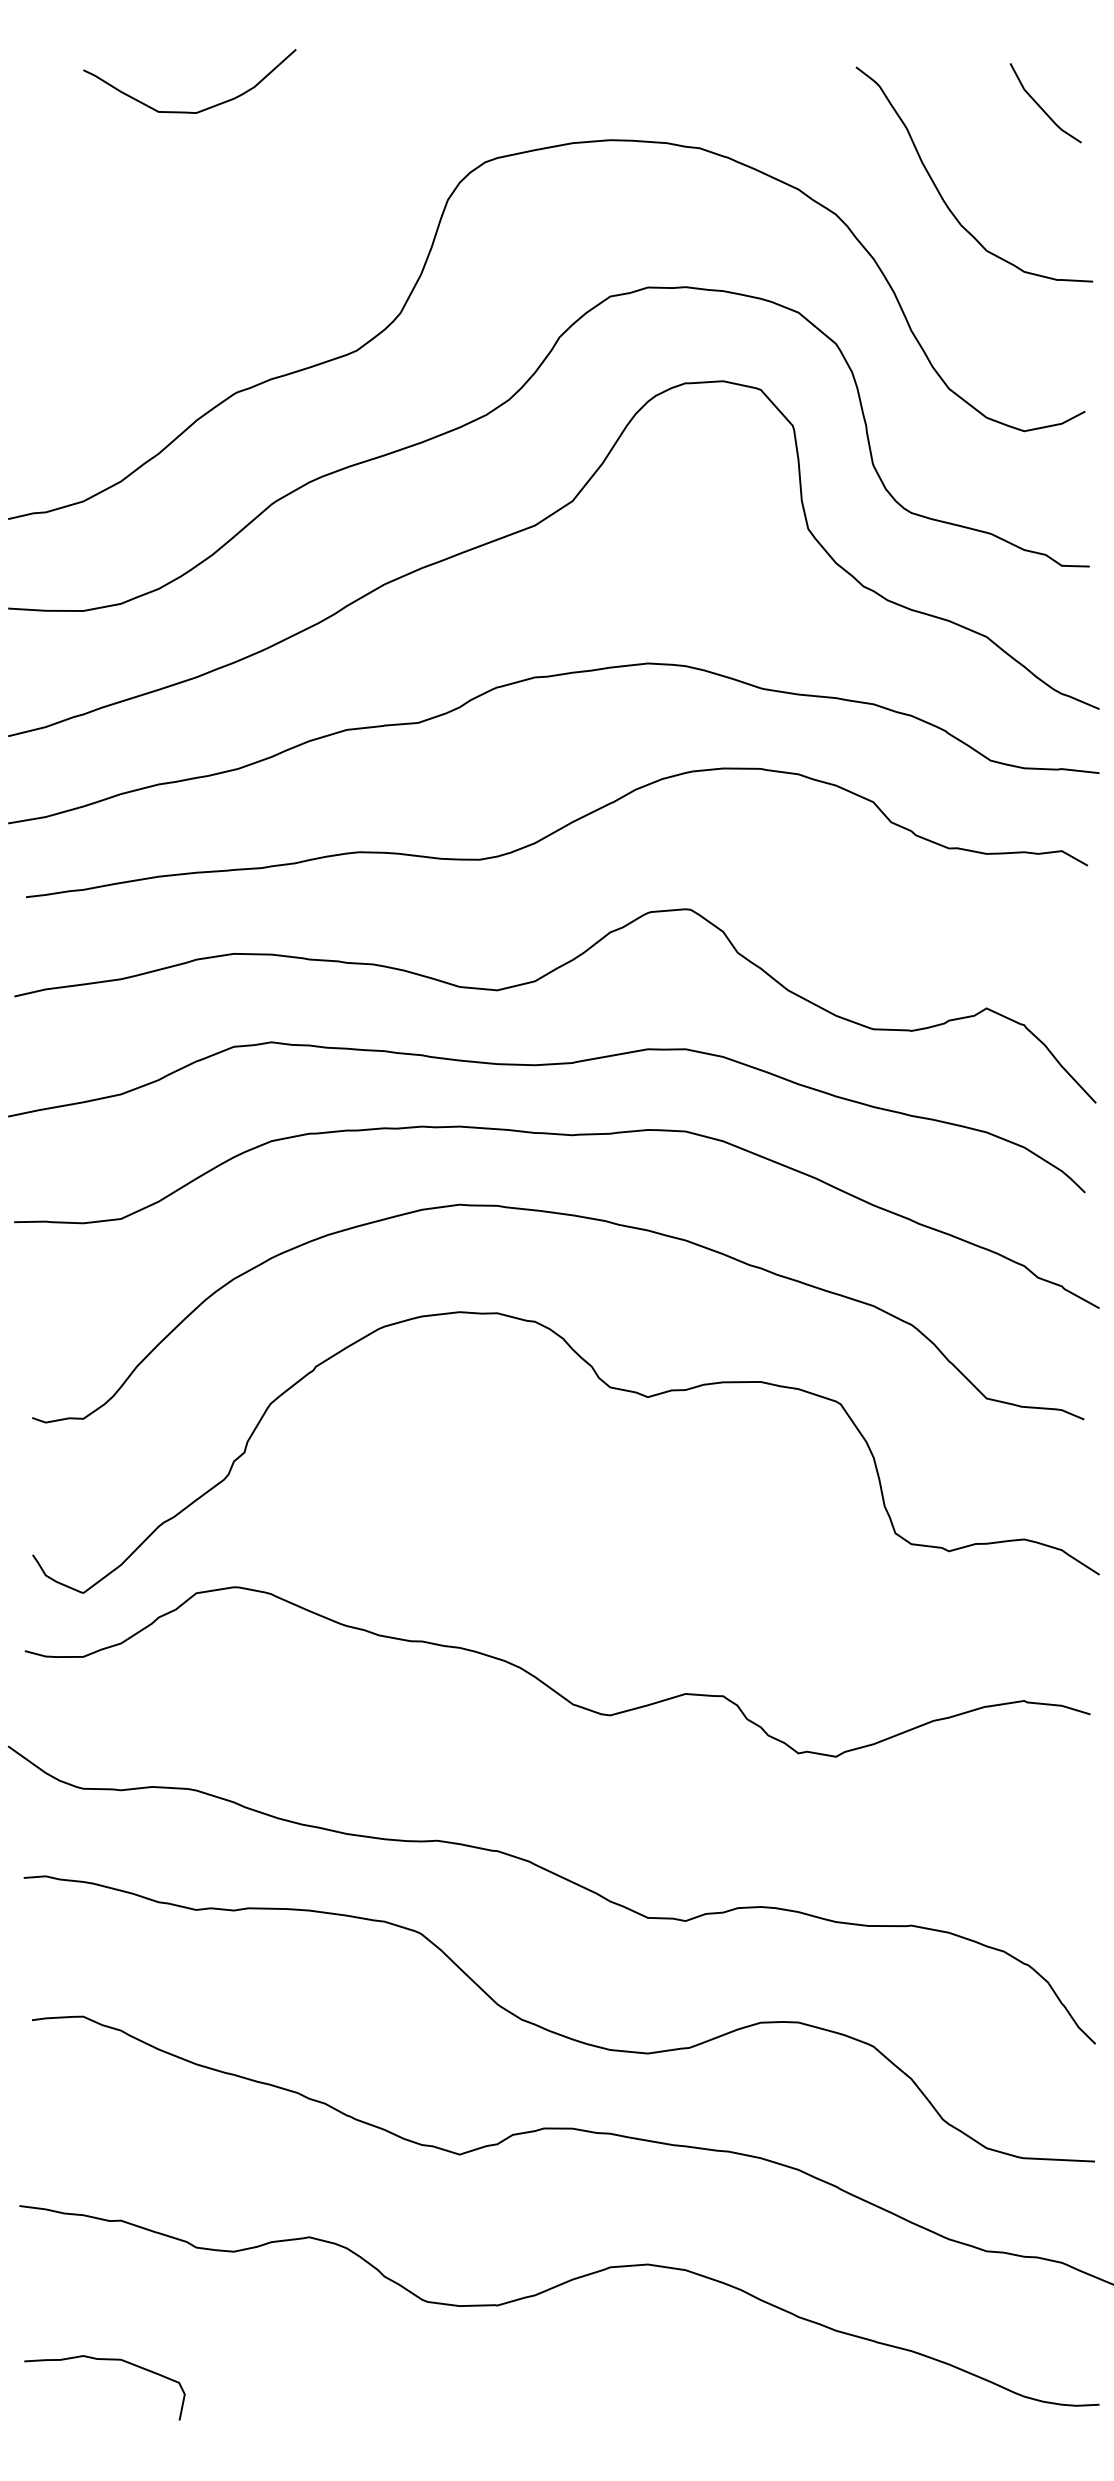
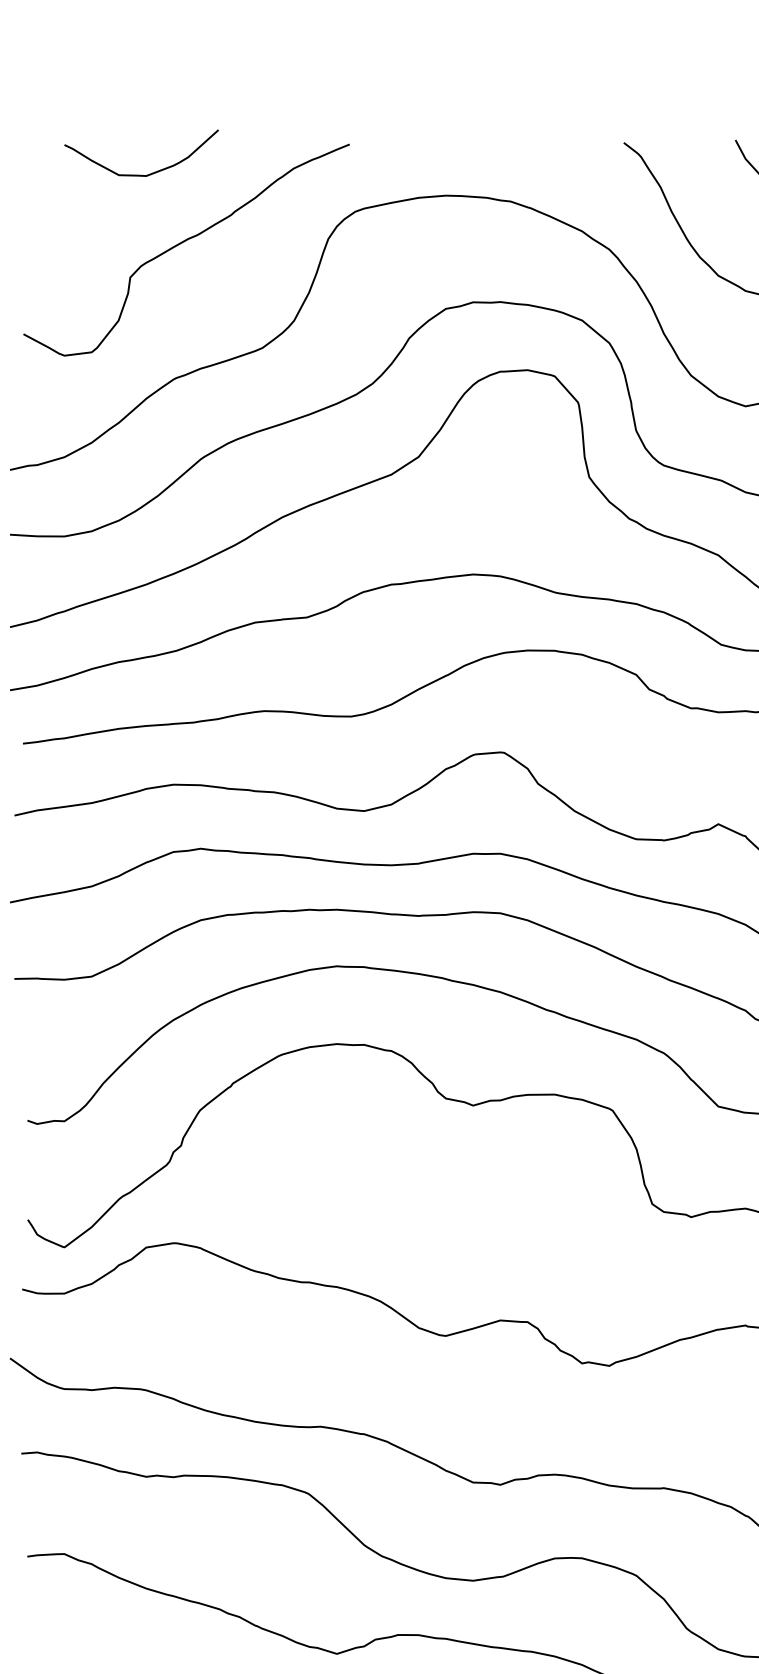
curve: (245, 206) -> (181, 243), added

